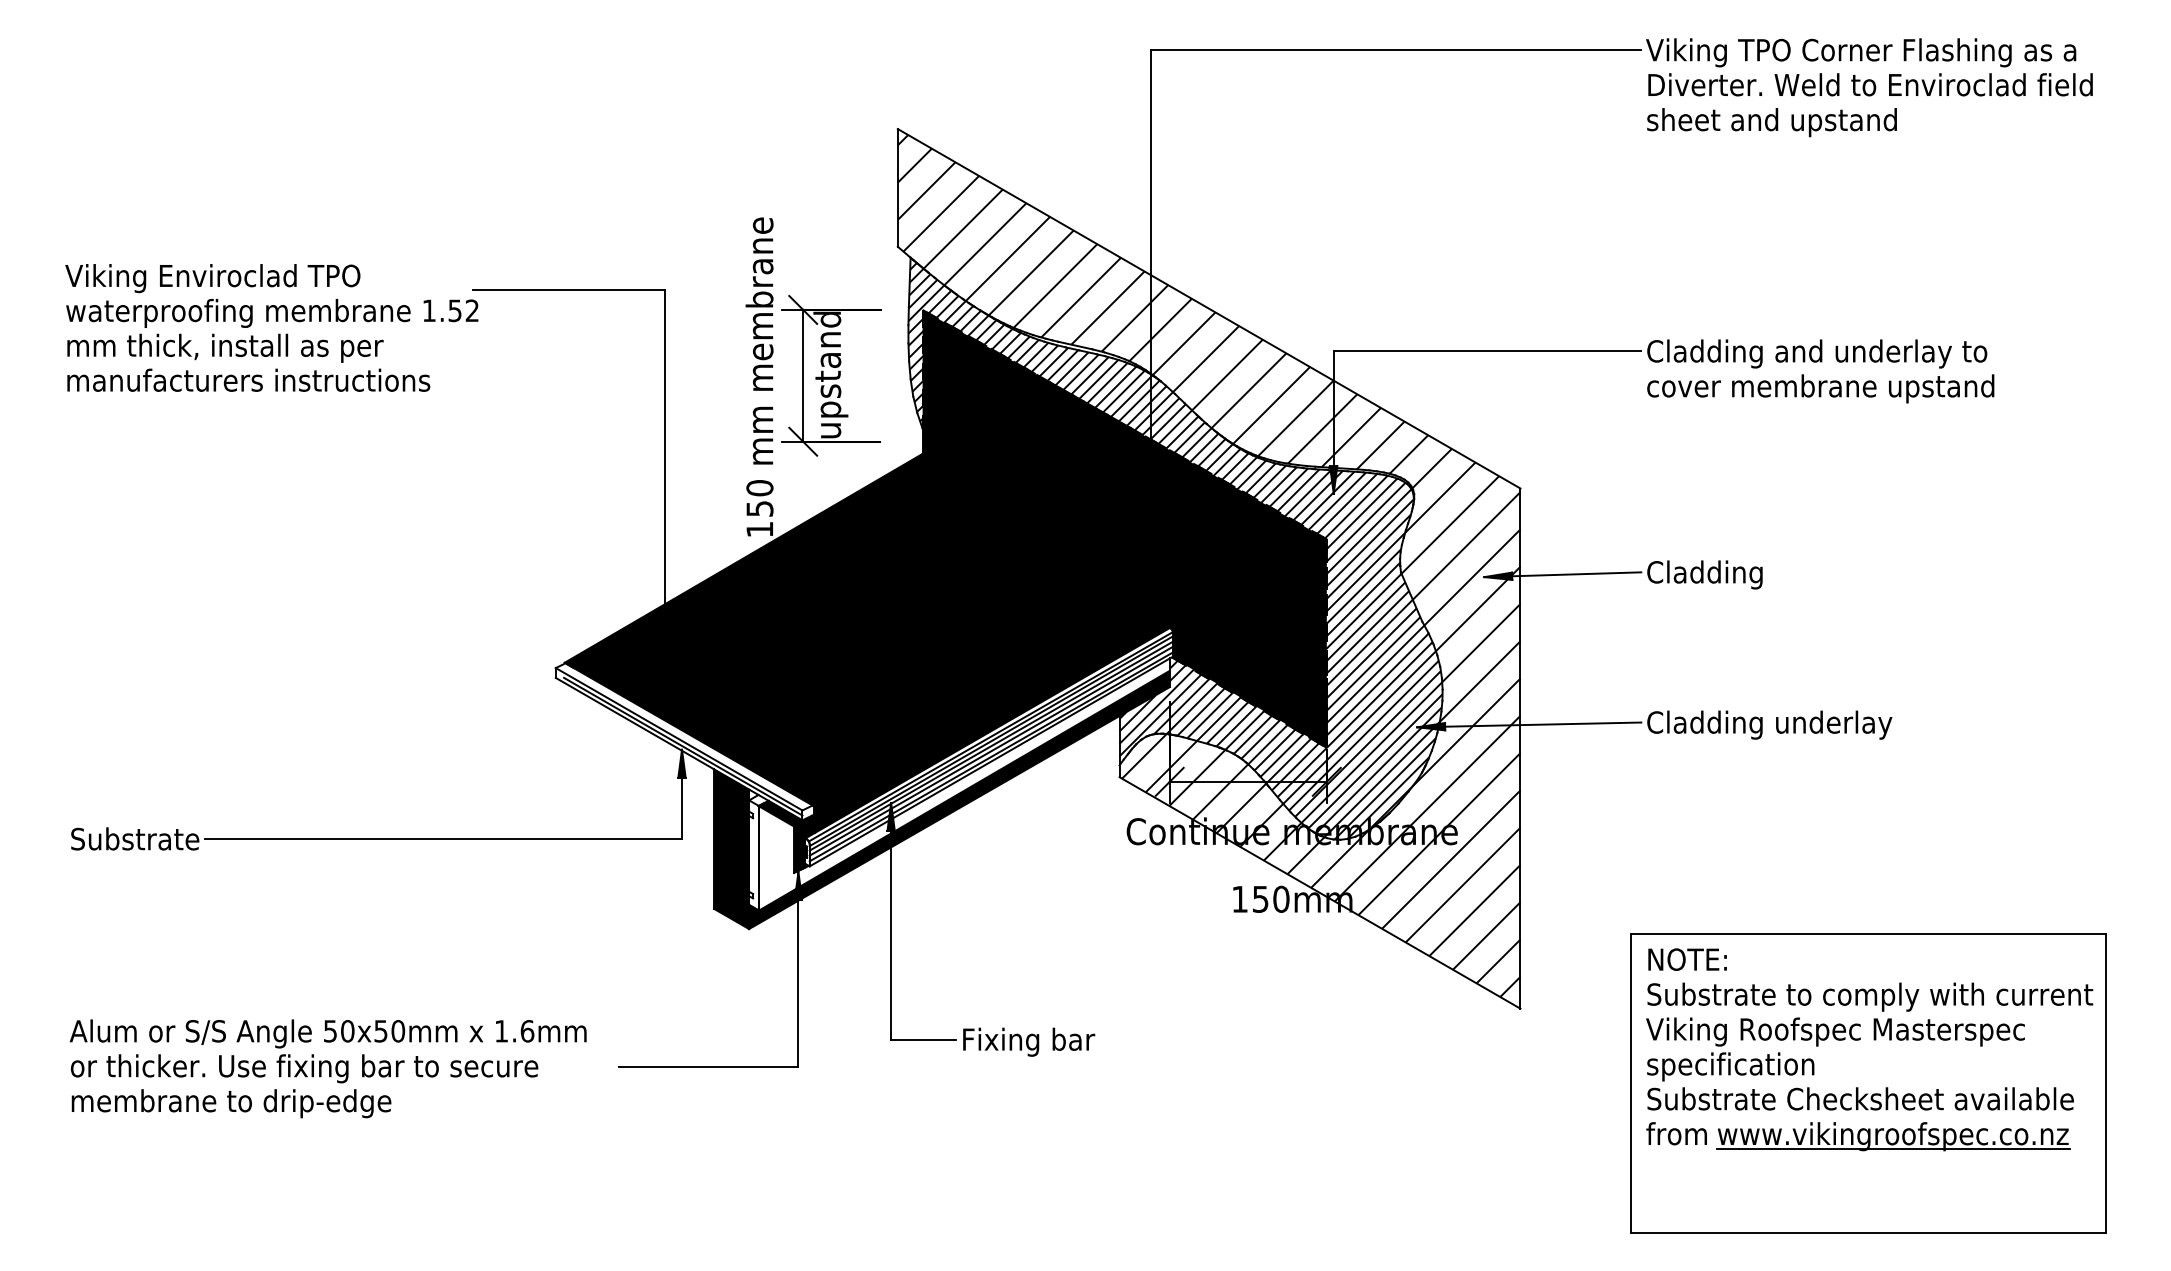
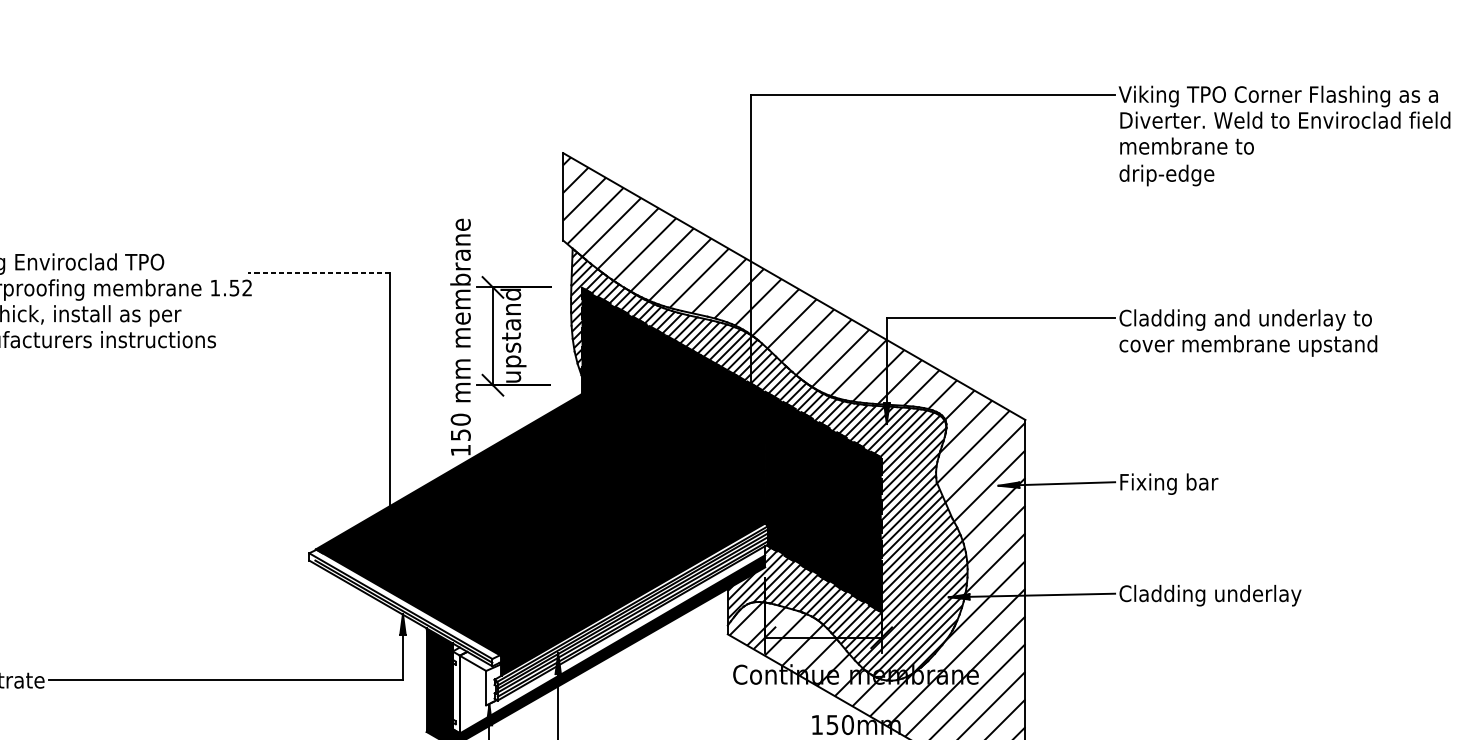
text: (1771, 140) -> (1211, 161), sheet and upstand -> membrane to drip-edge
line: (568, 289) -> (318, 272), solid -> dashed
text: (1713, 574) -> (1168, 483), Cladding -> Fixing bar
fill: (786, 836) -> (480, 678), removed

